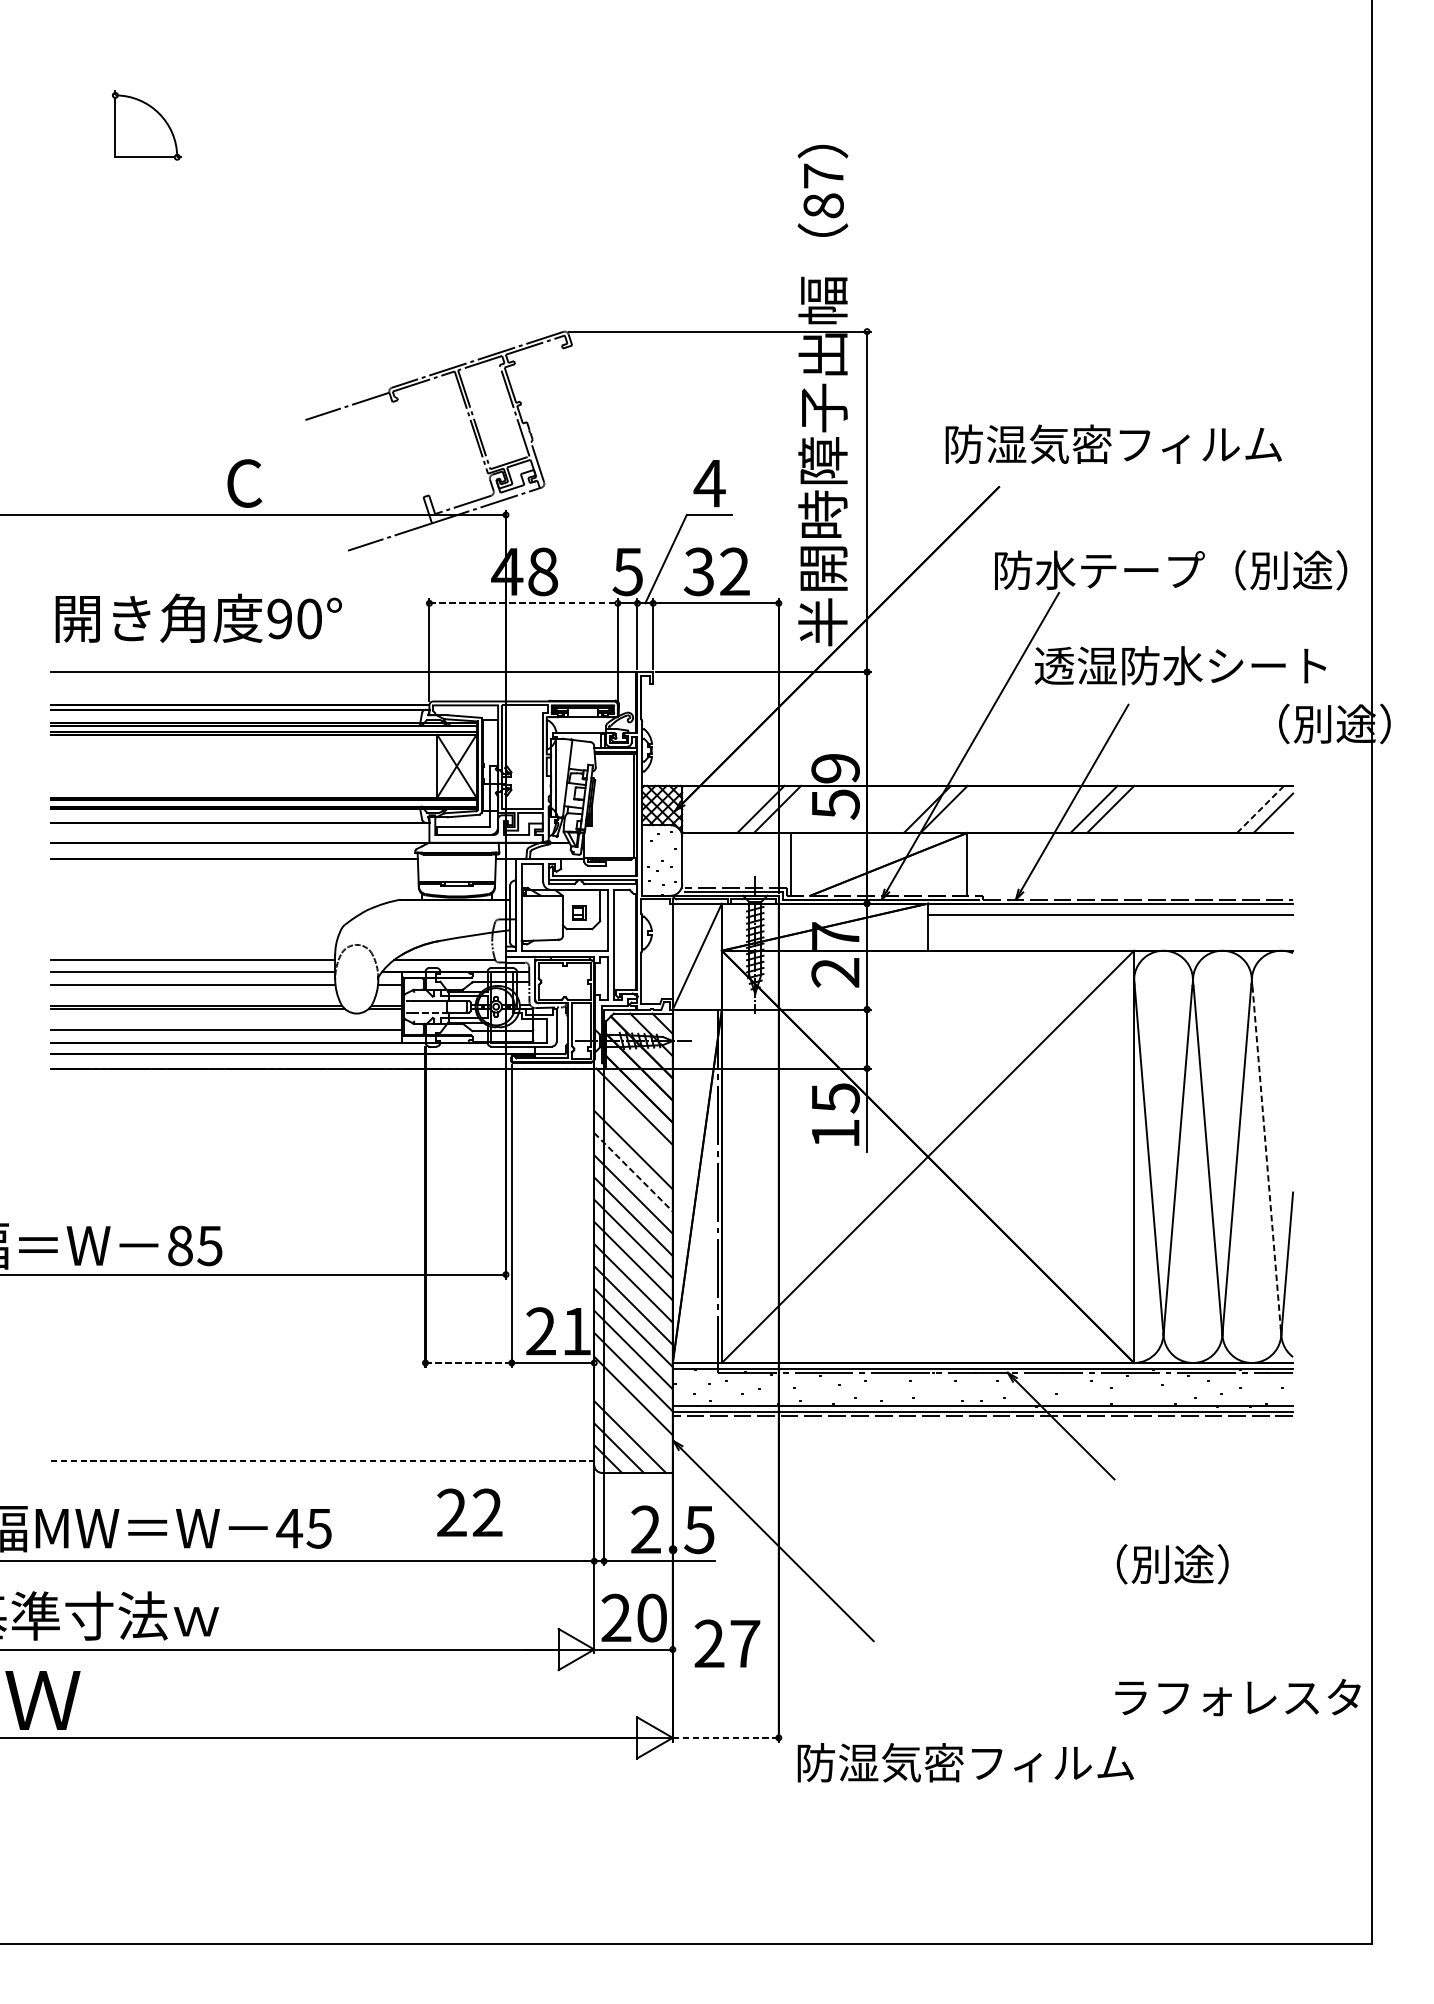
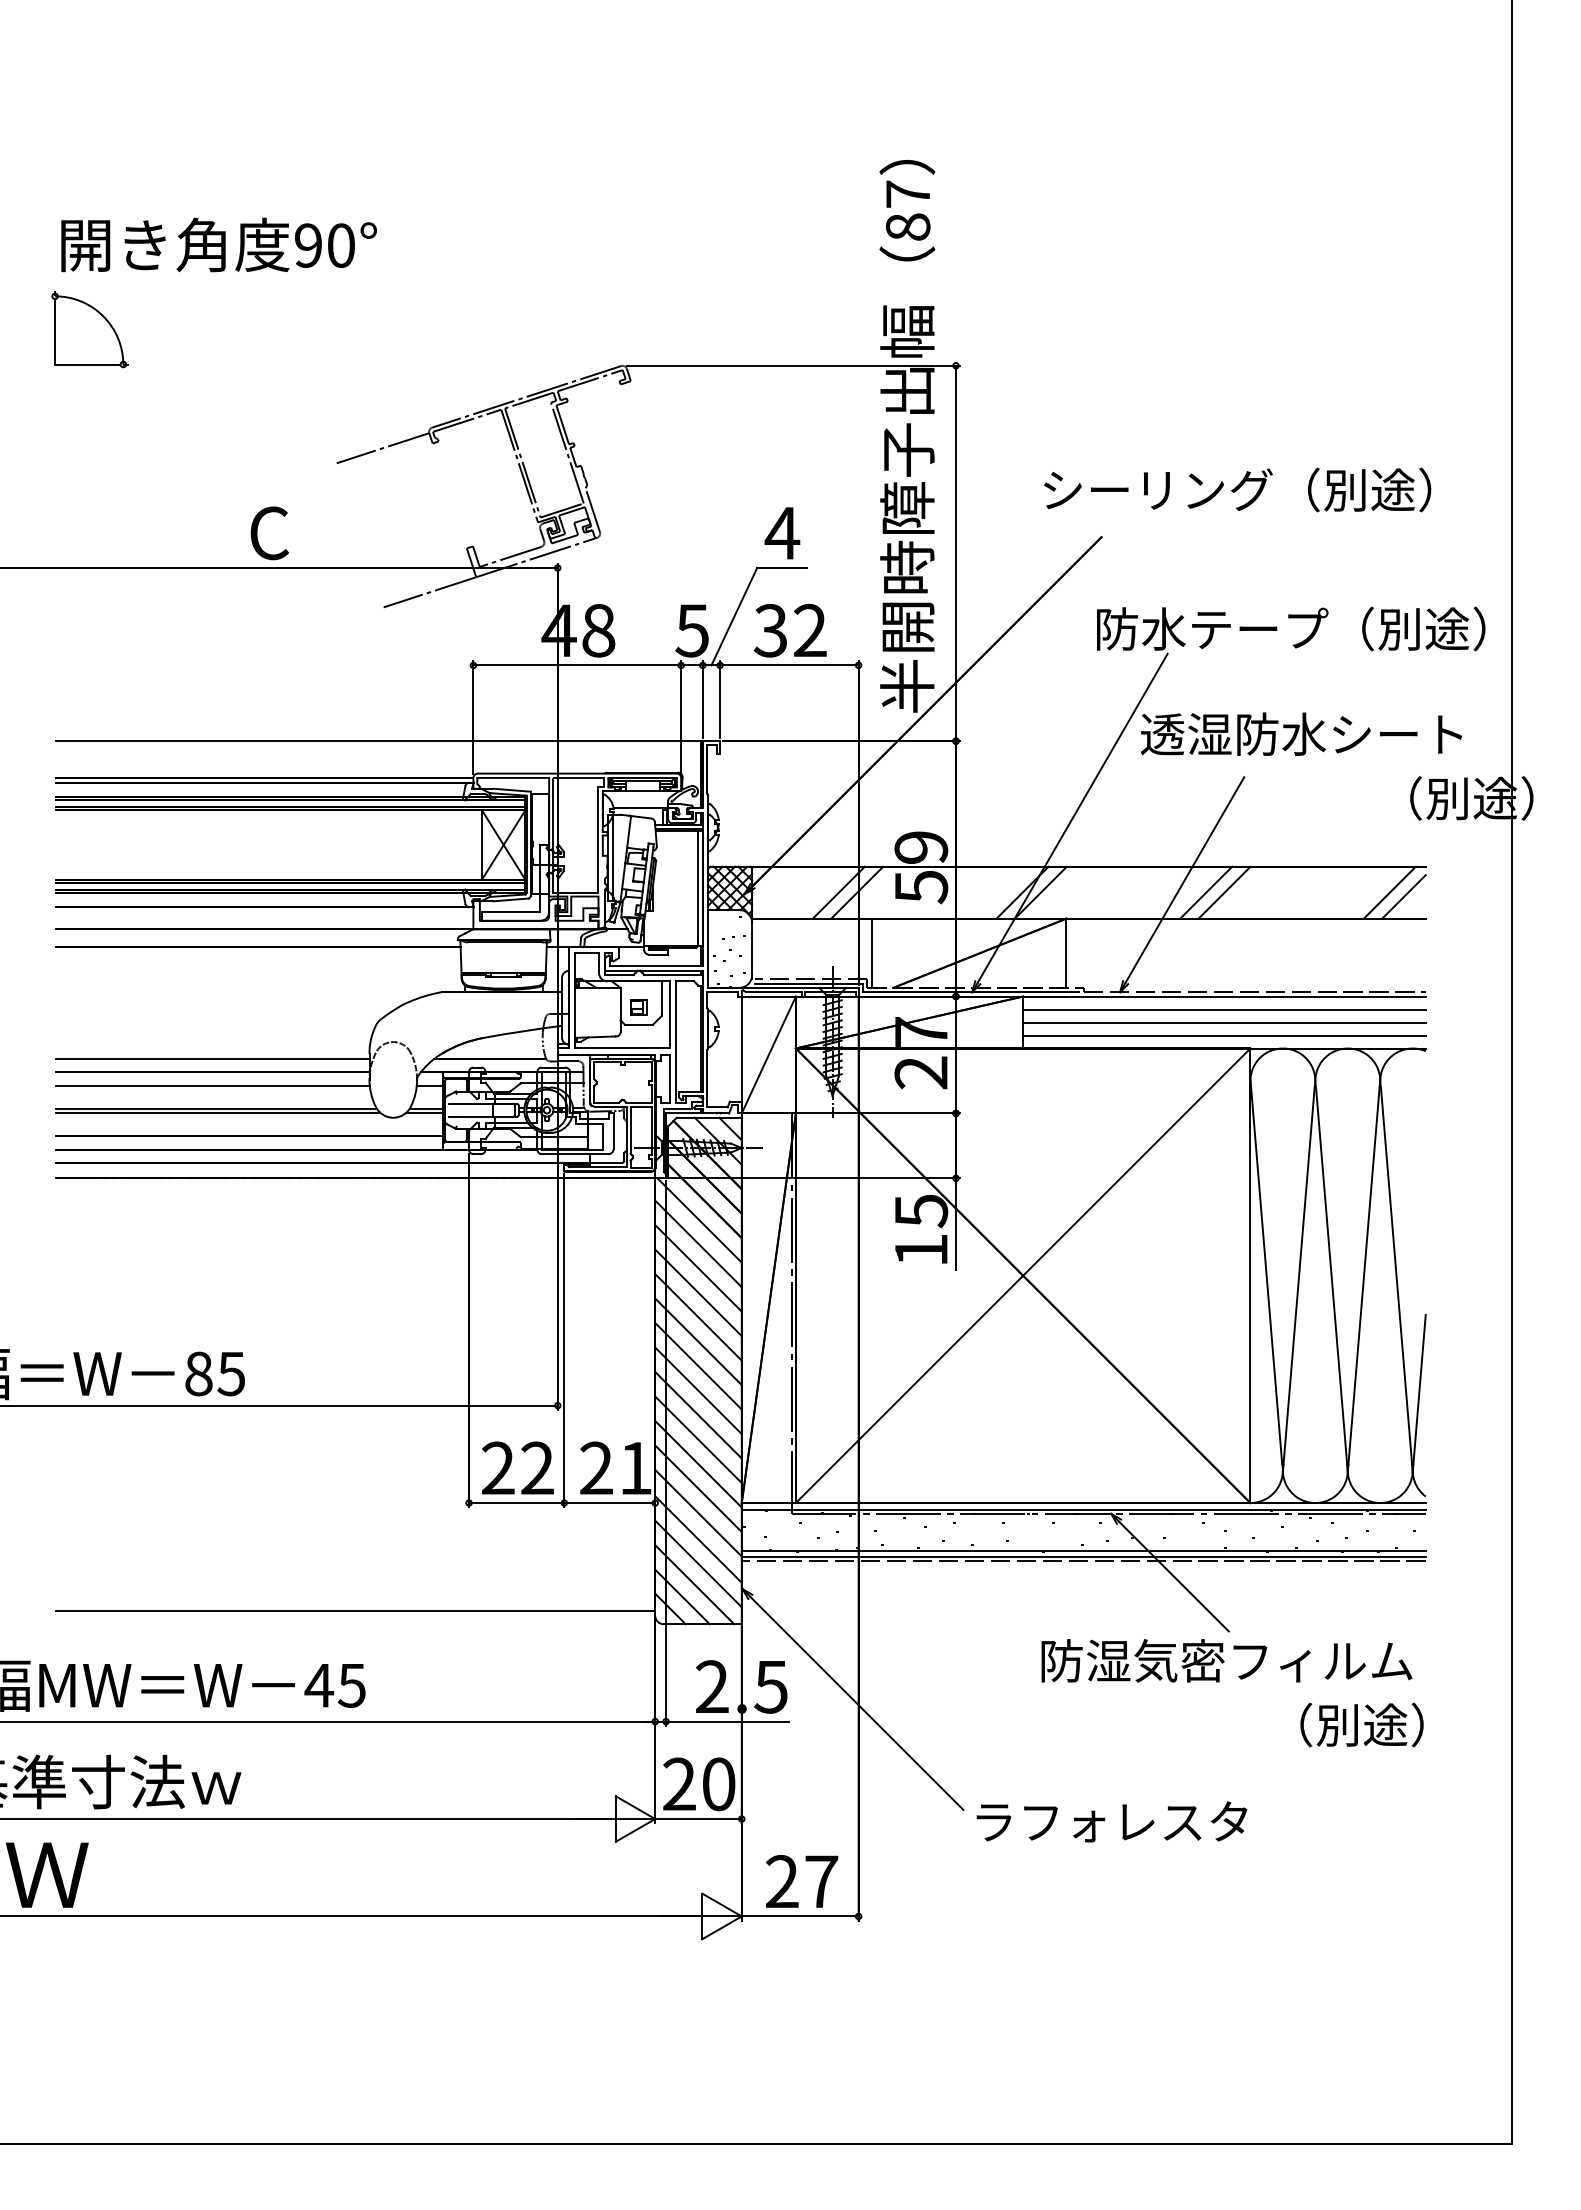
part: (146, 125) -> (89, 329), moved
text: (1121, 443) -> (1236, 489), 防湿気密フィルム -> シーリング（別途）
line: (523, 603) -> (577, 665), dashed -> solid
text: (198, 617) -> (218, 244), moved
line: (1260, 809) -> (1389, 892), dashed -> solid
line: (1110, 927) -> (1224, 1022), added
line: (1110, 938) -> (1224, 1035), added
line: (430, 1012) -> (474, 1116), dashed -> solid
line: (633, 1127) -> (698, 1243), added
line: (1266, 1160) -> (1396, 1279), dashed -> solid
line: (633, 1172) -> (698, 1293), dashed -> solid
line: (468, 1363) -> (516, 1503), dashed -> solid
line: (633, 1417) -> (698, 1563), added
line: (322, 1461) -> (355, 1611), dashed -> solid
text: (469, 1512) -> (517, 1467), moved
text: (1172, 1563) -> (1361, 1724), moved
text: (727, 1643) -> (802, 1881), moved
text: (1237, 1697) -> (1111, 1821), moved
line: (725, 1737) -> (799, 1916), dashed -> solid
text: (965, 1762) -> (1226, 1660), moved

